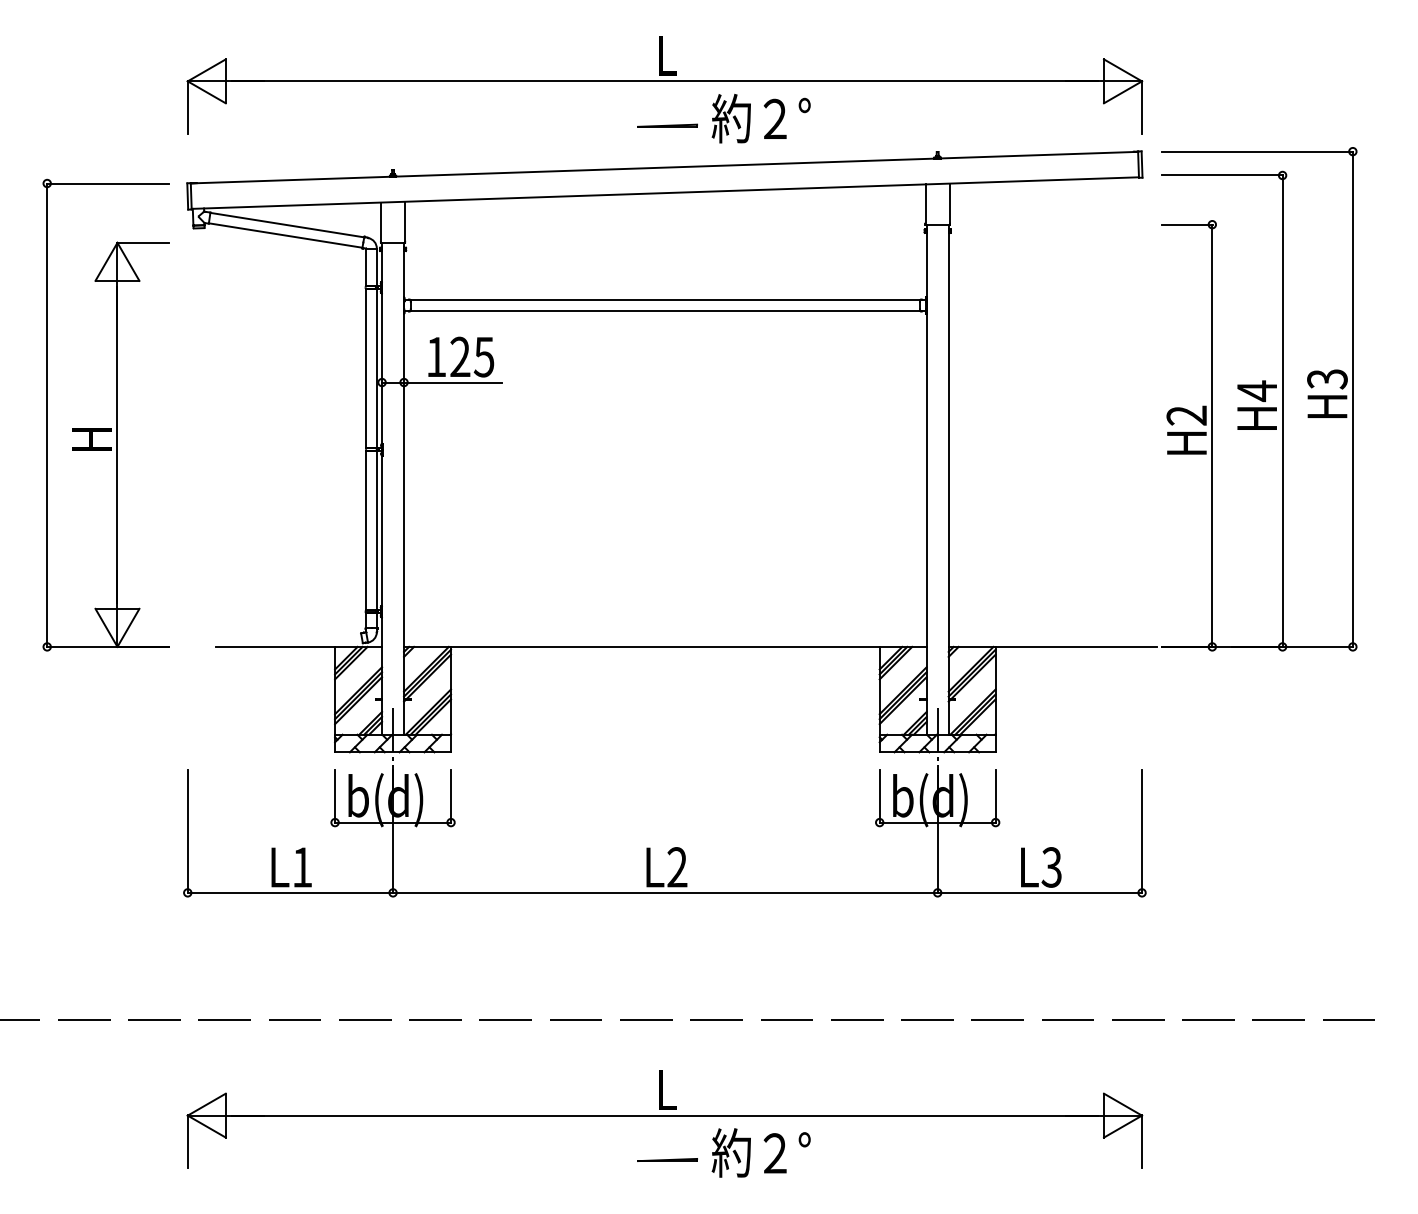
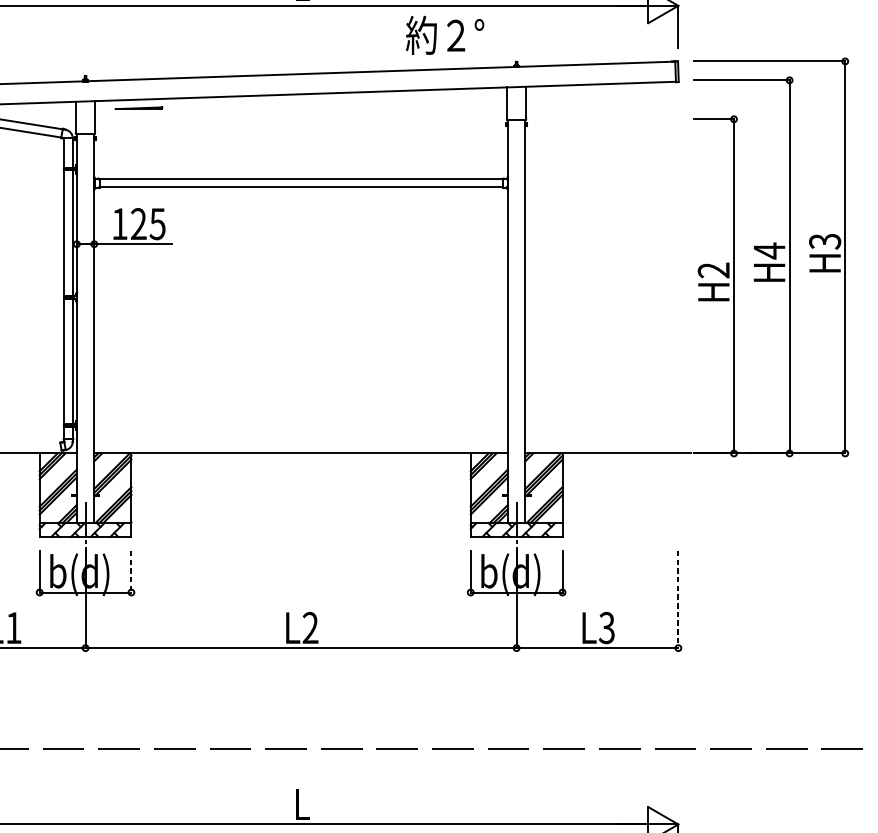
text: (760, 118) -> (444, 35), moved
line: (667, 125) -> (138, 108), moved
line: (451, 796) -> (131, 571), solid -> dashed
line: (1142, 831) -> (678, 599), solid -> dashed

